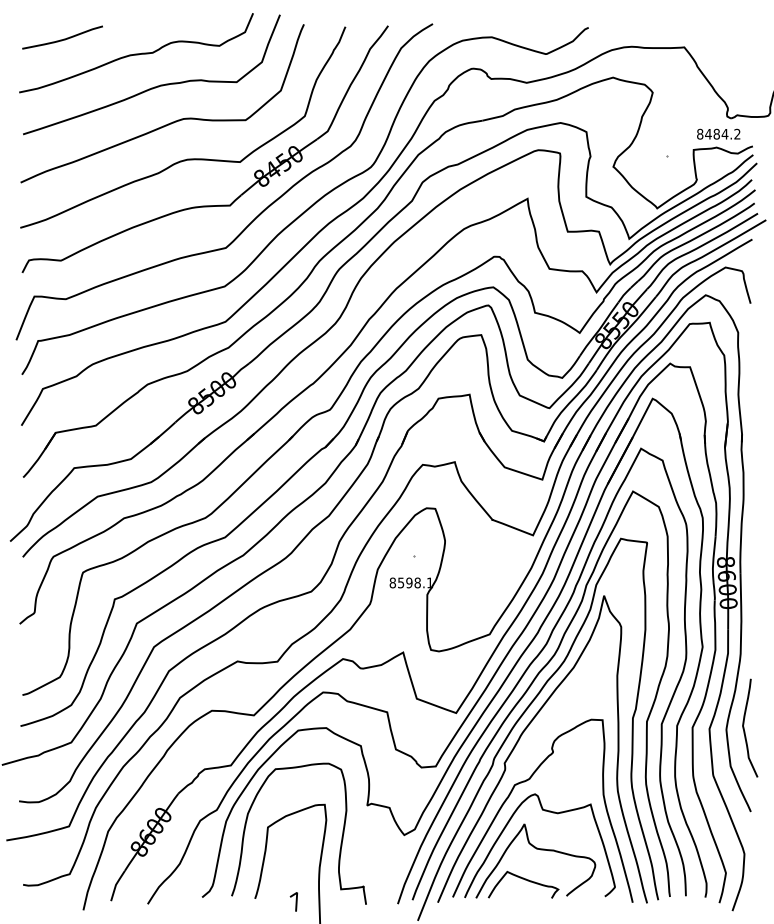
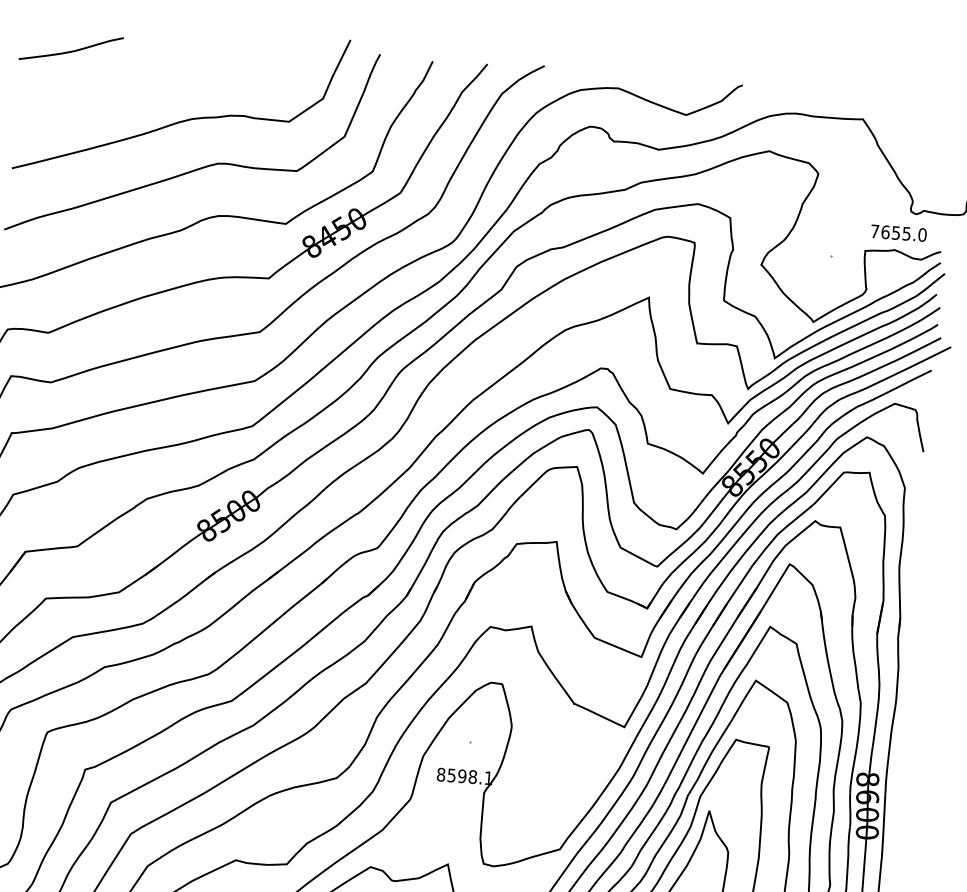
curve: (136, 53) -> (164, 75), removed
text: (718, 133) -> (898, 232), 8484.2 -> 7655.0

